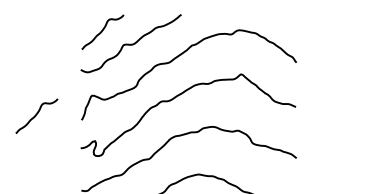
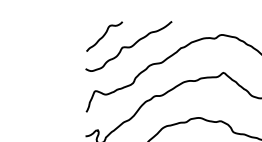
curve: (36, 115) -> (47, 108), removed

